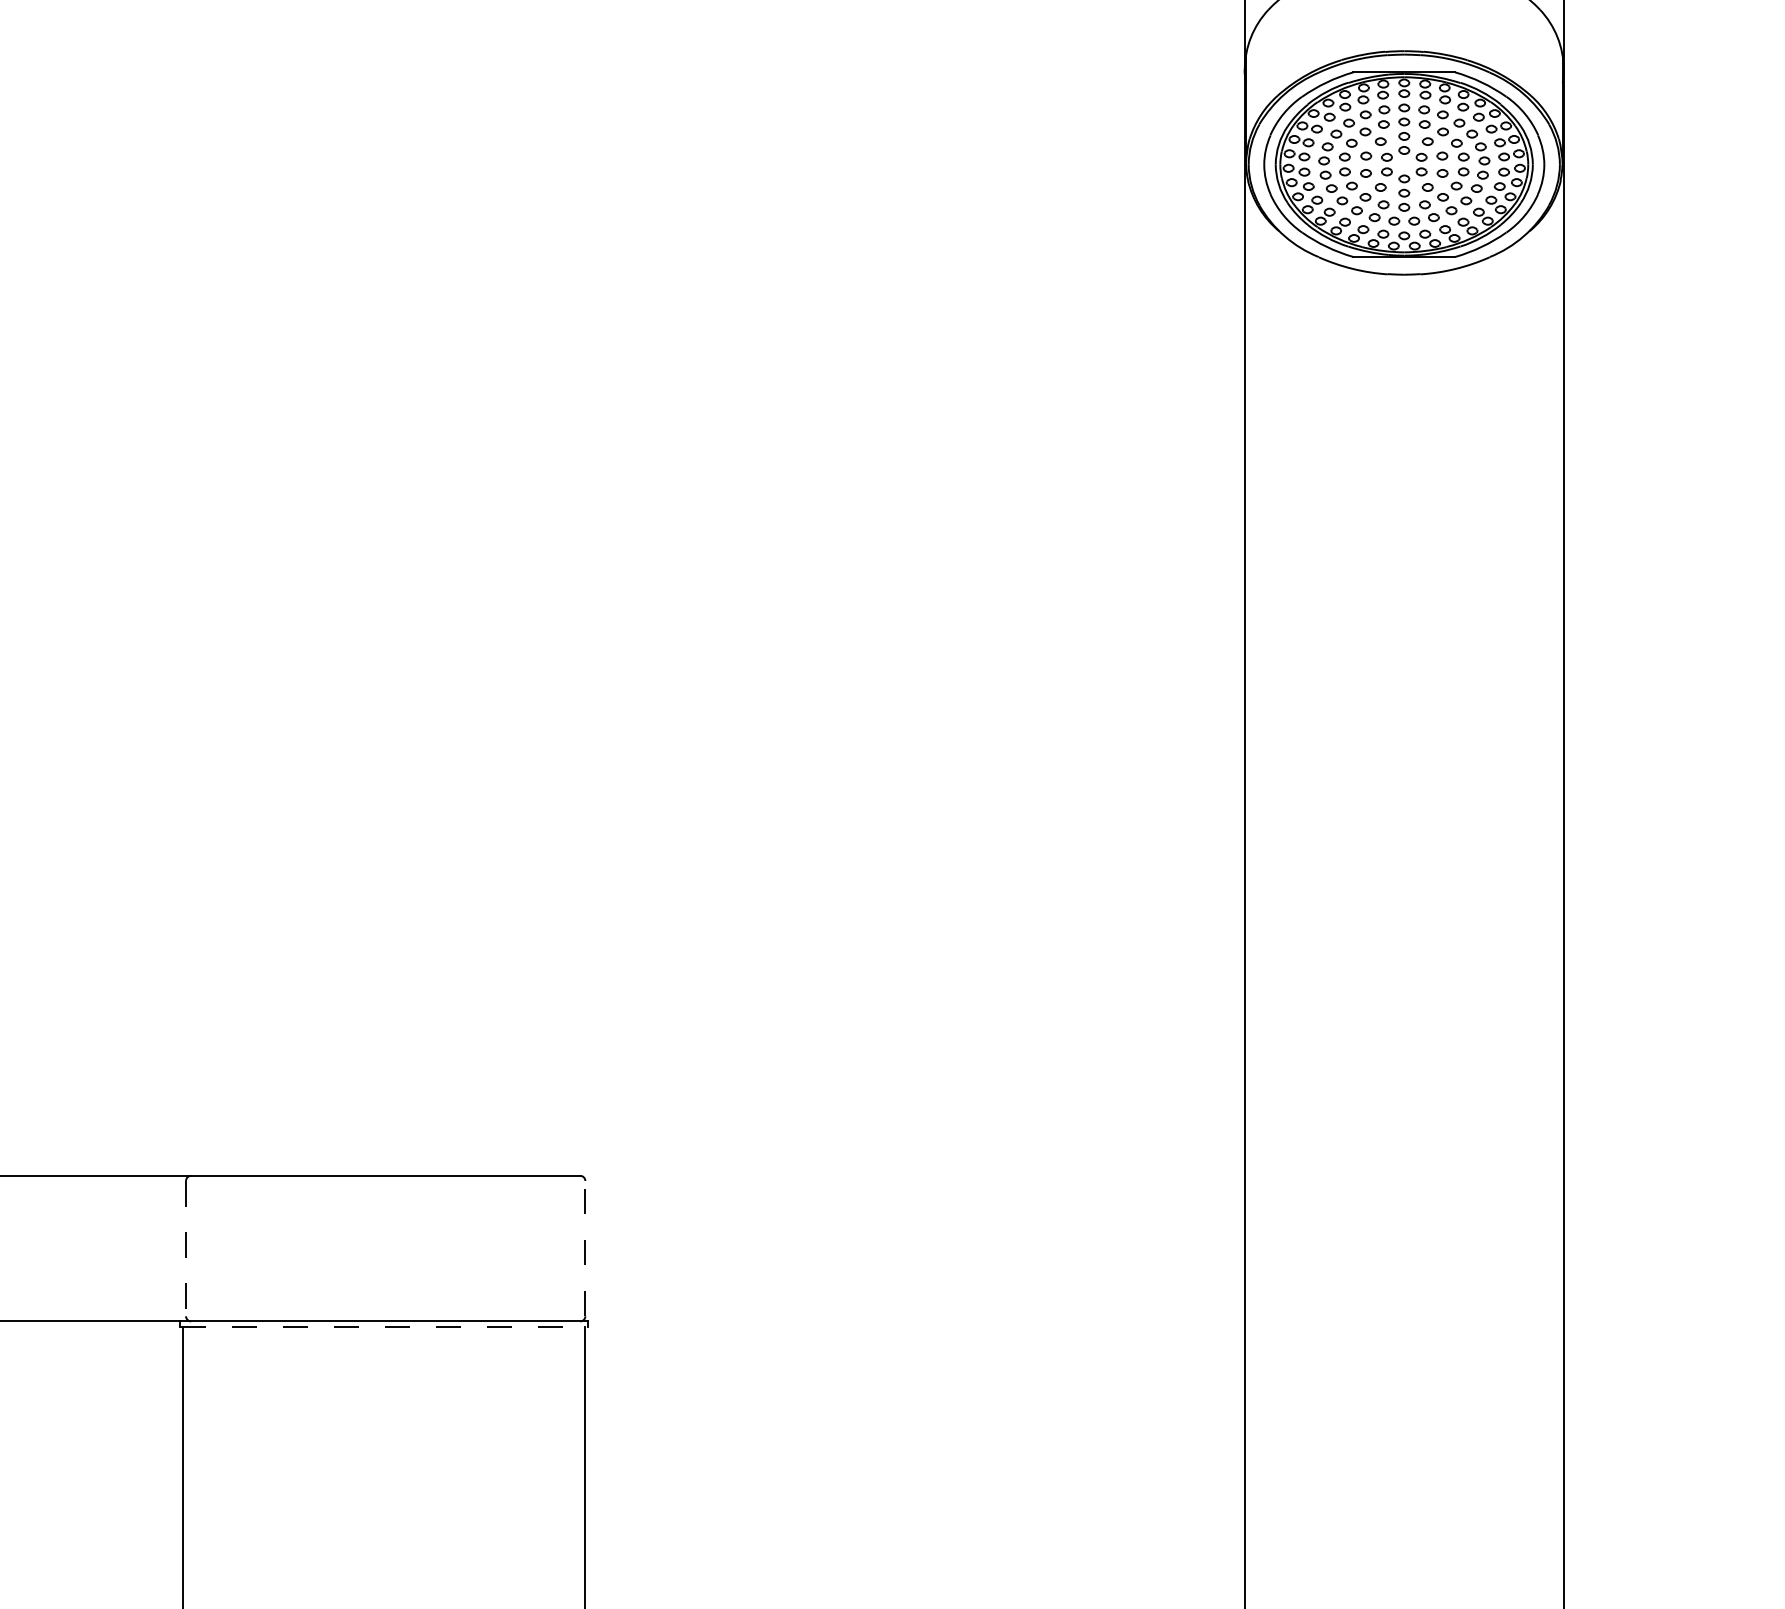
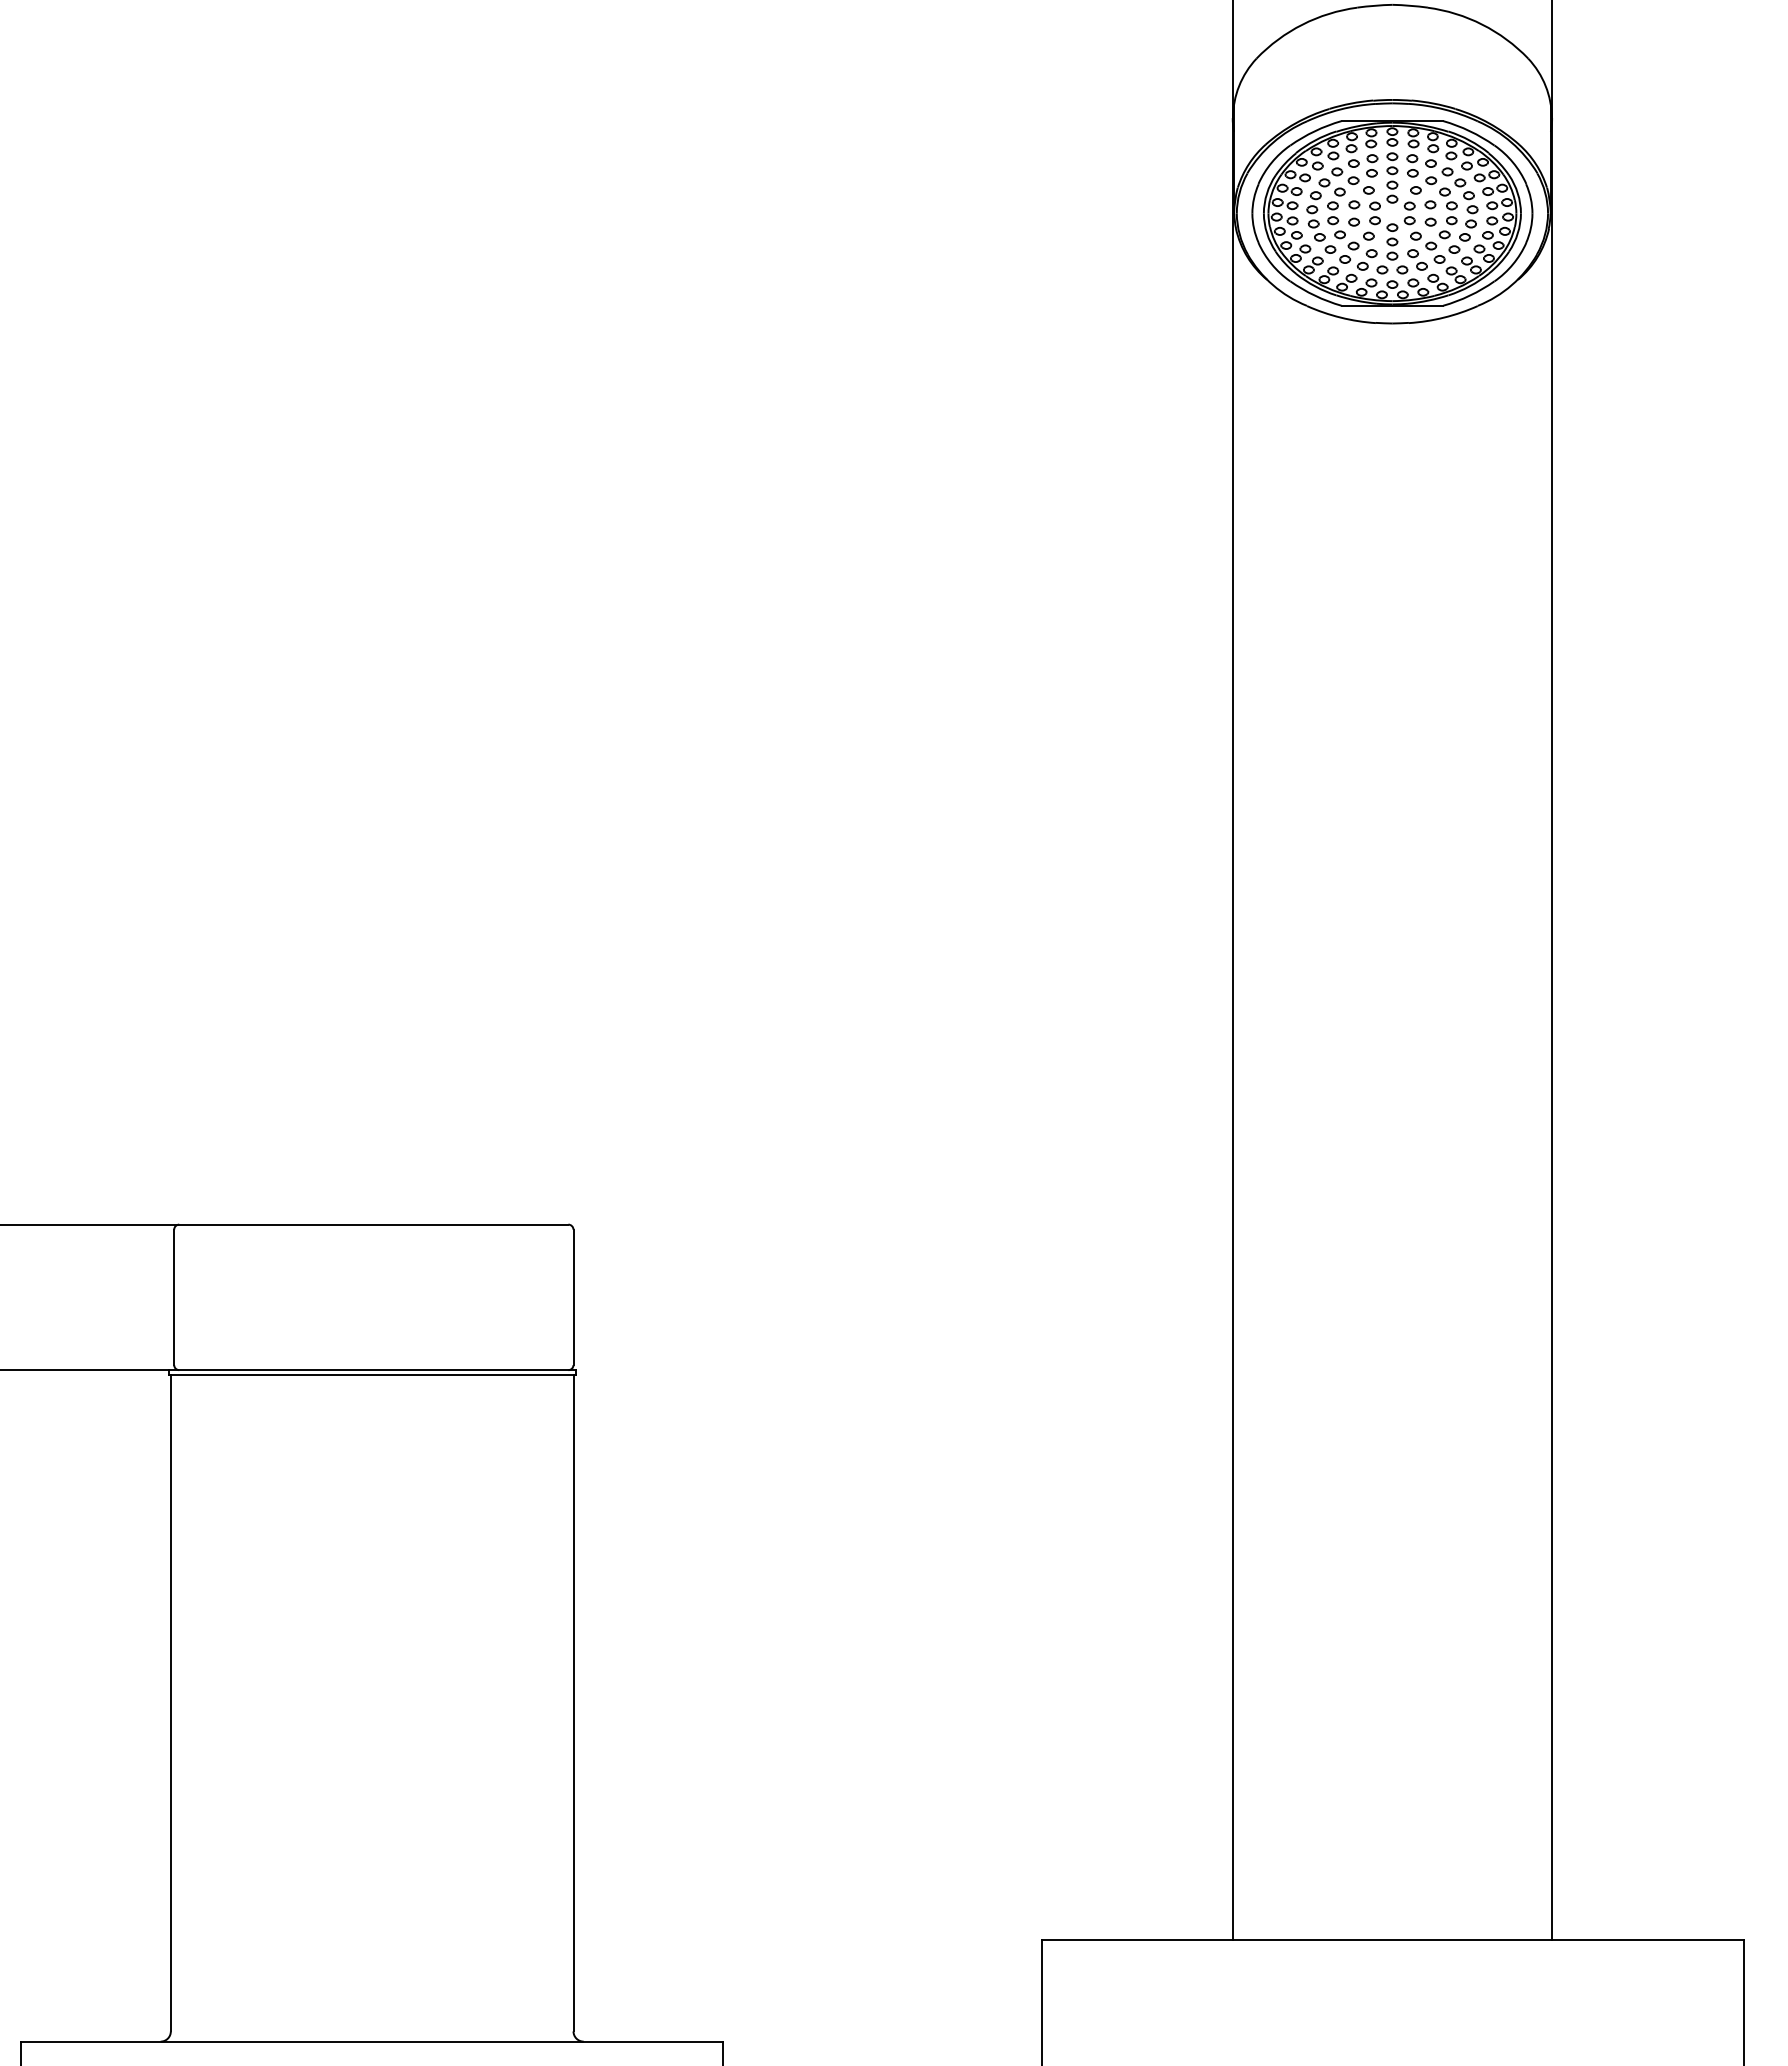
line: (186, 1248) -> (174, 1297), dashed -> solid
line: (585, 1248) -> (573, 1297), dashed -> solid
line: (384, 1326) -> (372, 1375), dashed -> solid

